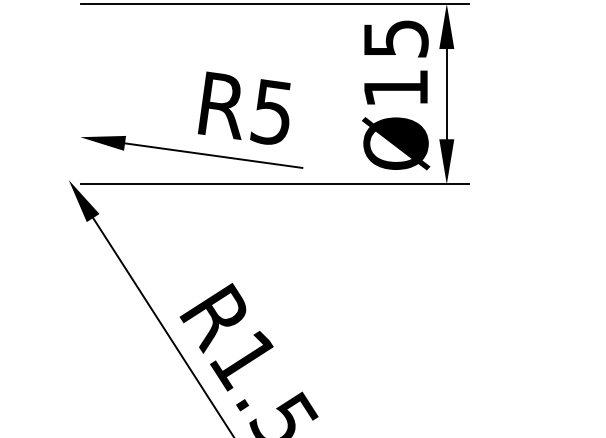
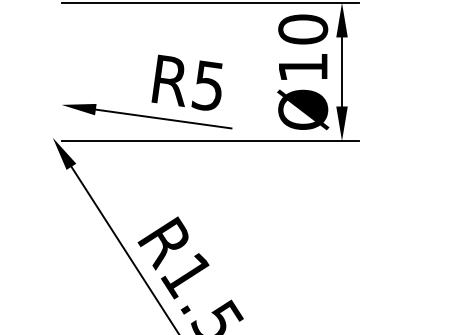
text: (396, 38) -> (303, 29), Ø15 -> Ø10

